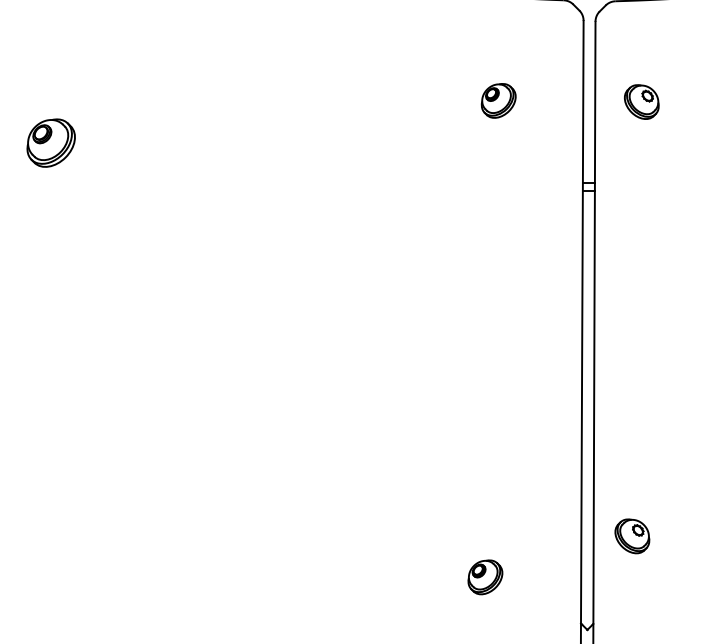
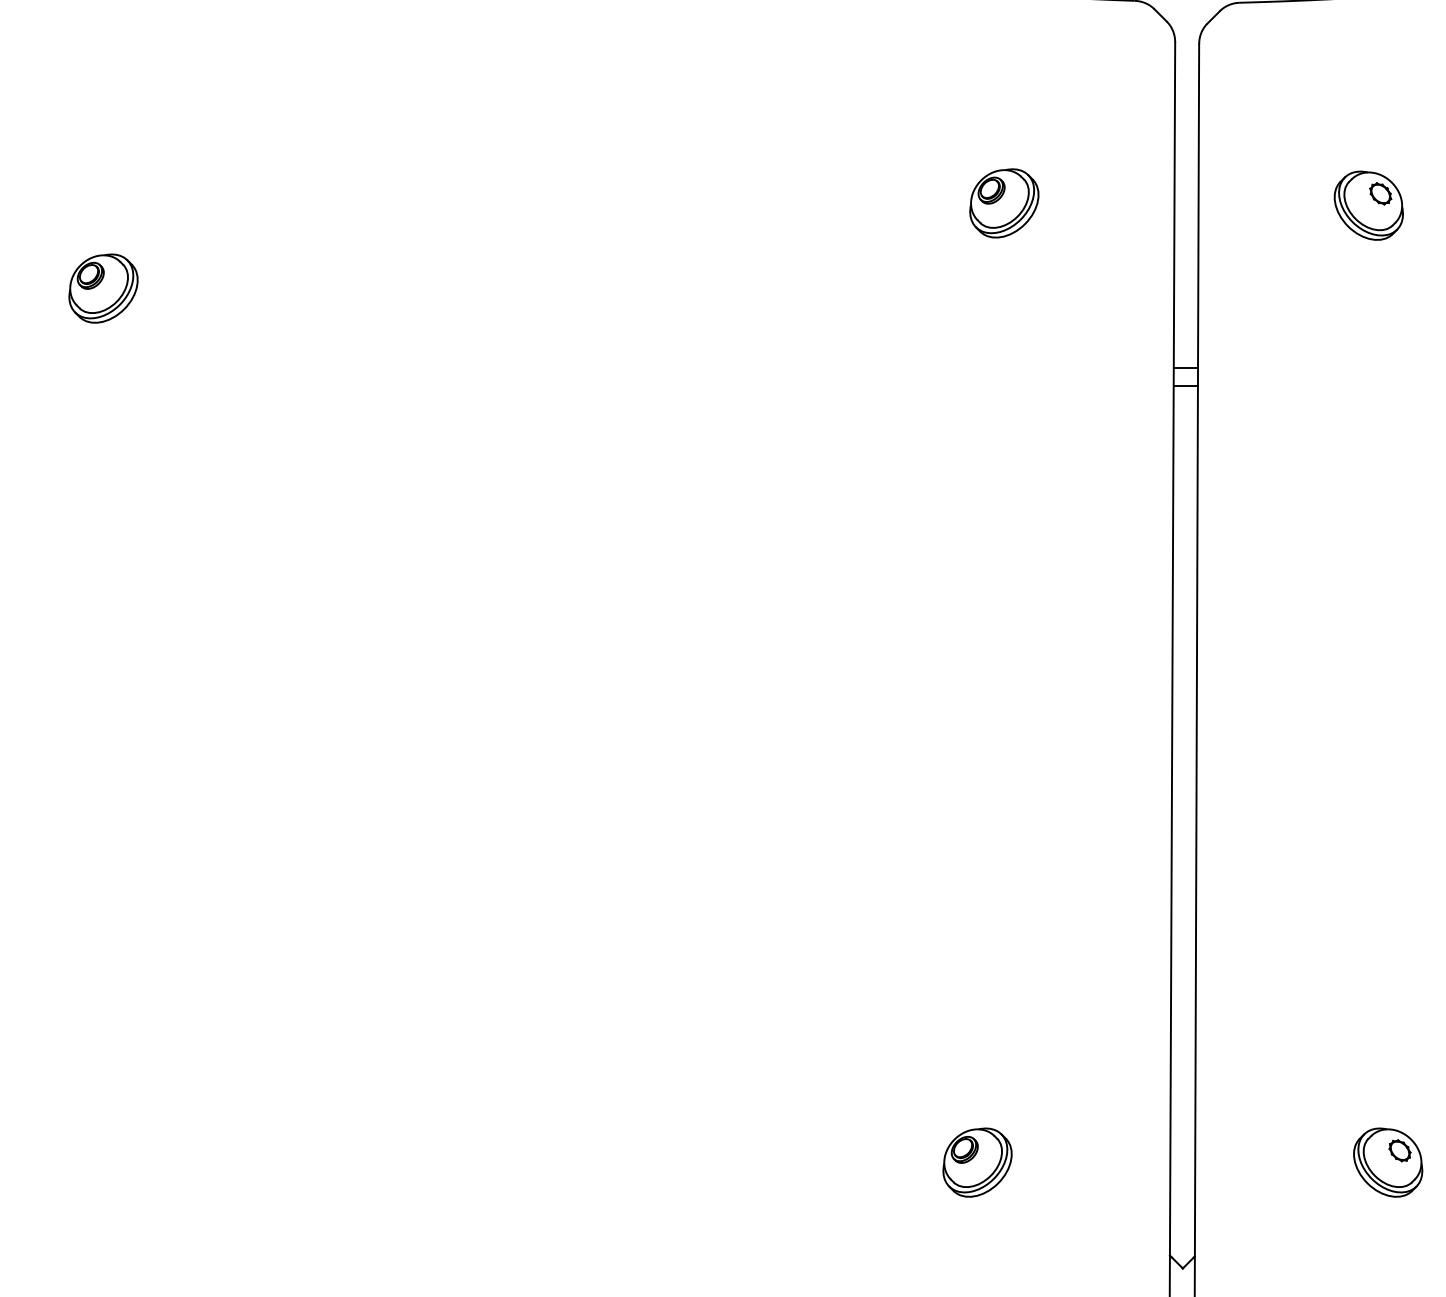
part: (641, 101) -> (1368, 204), moved
part: (51, 143) -> (103, 289), size x0.71
part: (632, 536) -> (1388, 1162), moved

